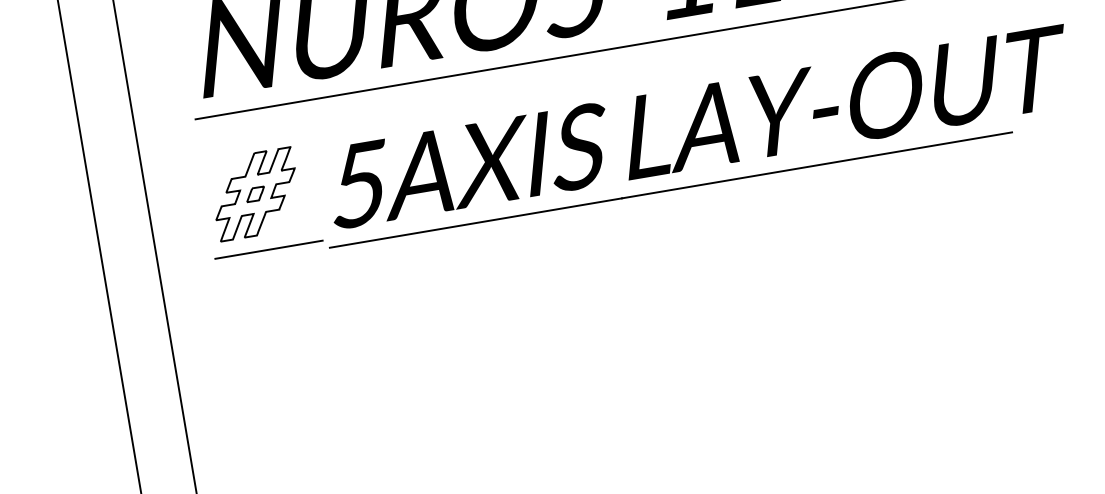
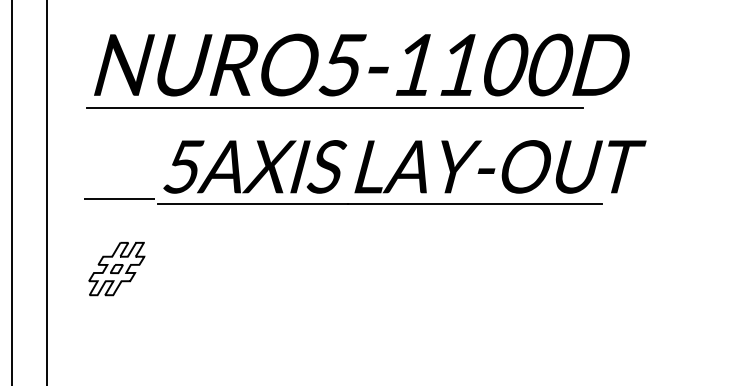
part: (255, 195) -> (116, 269), moved

